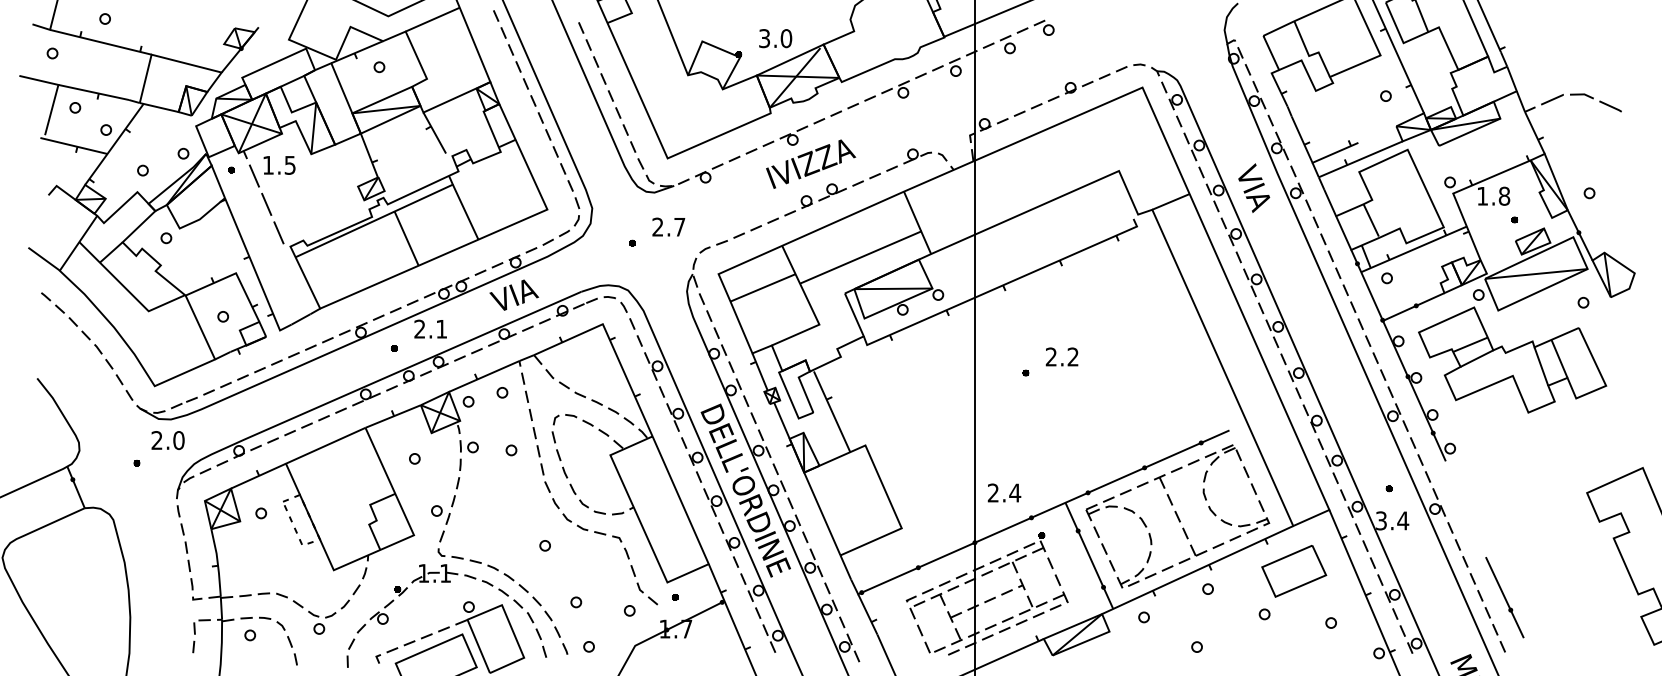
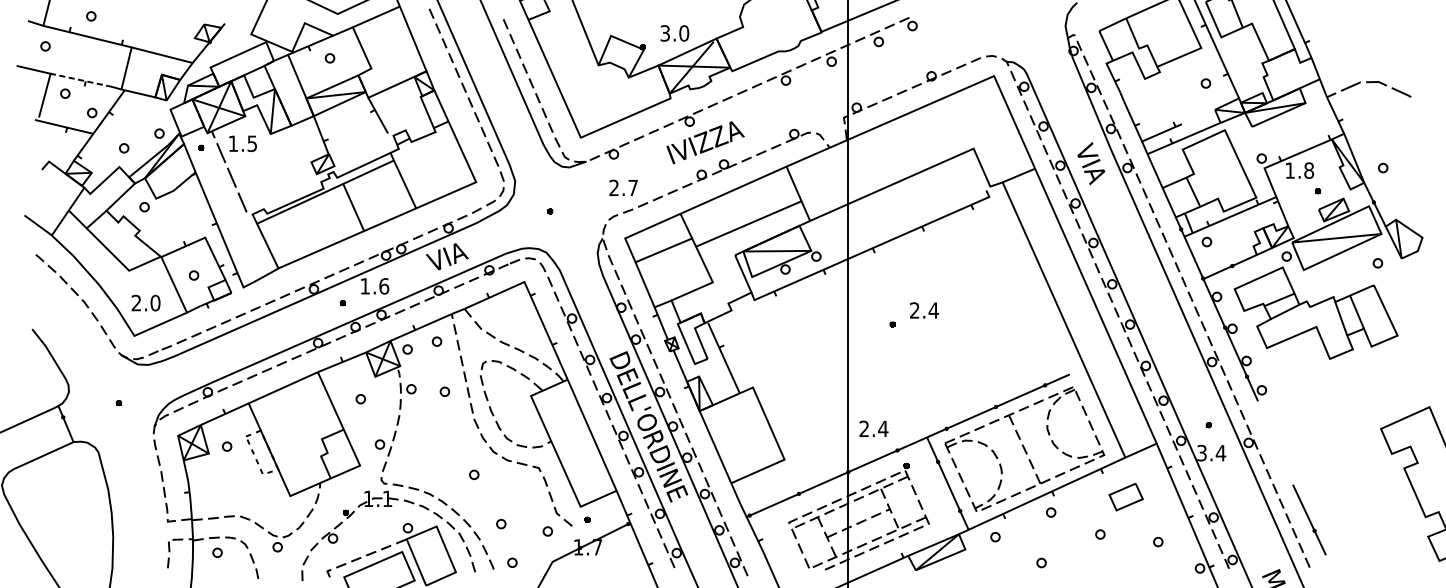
line: (93, 92) -> (81, 80), solid -> dashed
text: (668, 226) -> (623, 187), moved
text: (430, 328) -> (374, 285), 2.1 -> 1.6
text: (1073, 356) -> (934, 310), 2.2 -> 2.4
text: (167, 440) -> (145, 303), moved
part: (1294, 571) -> (1126, 497), size x0.6

